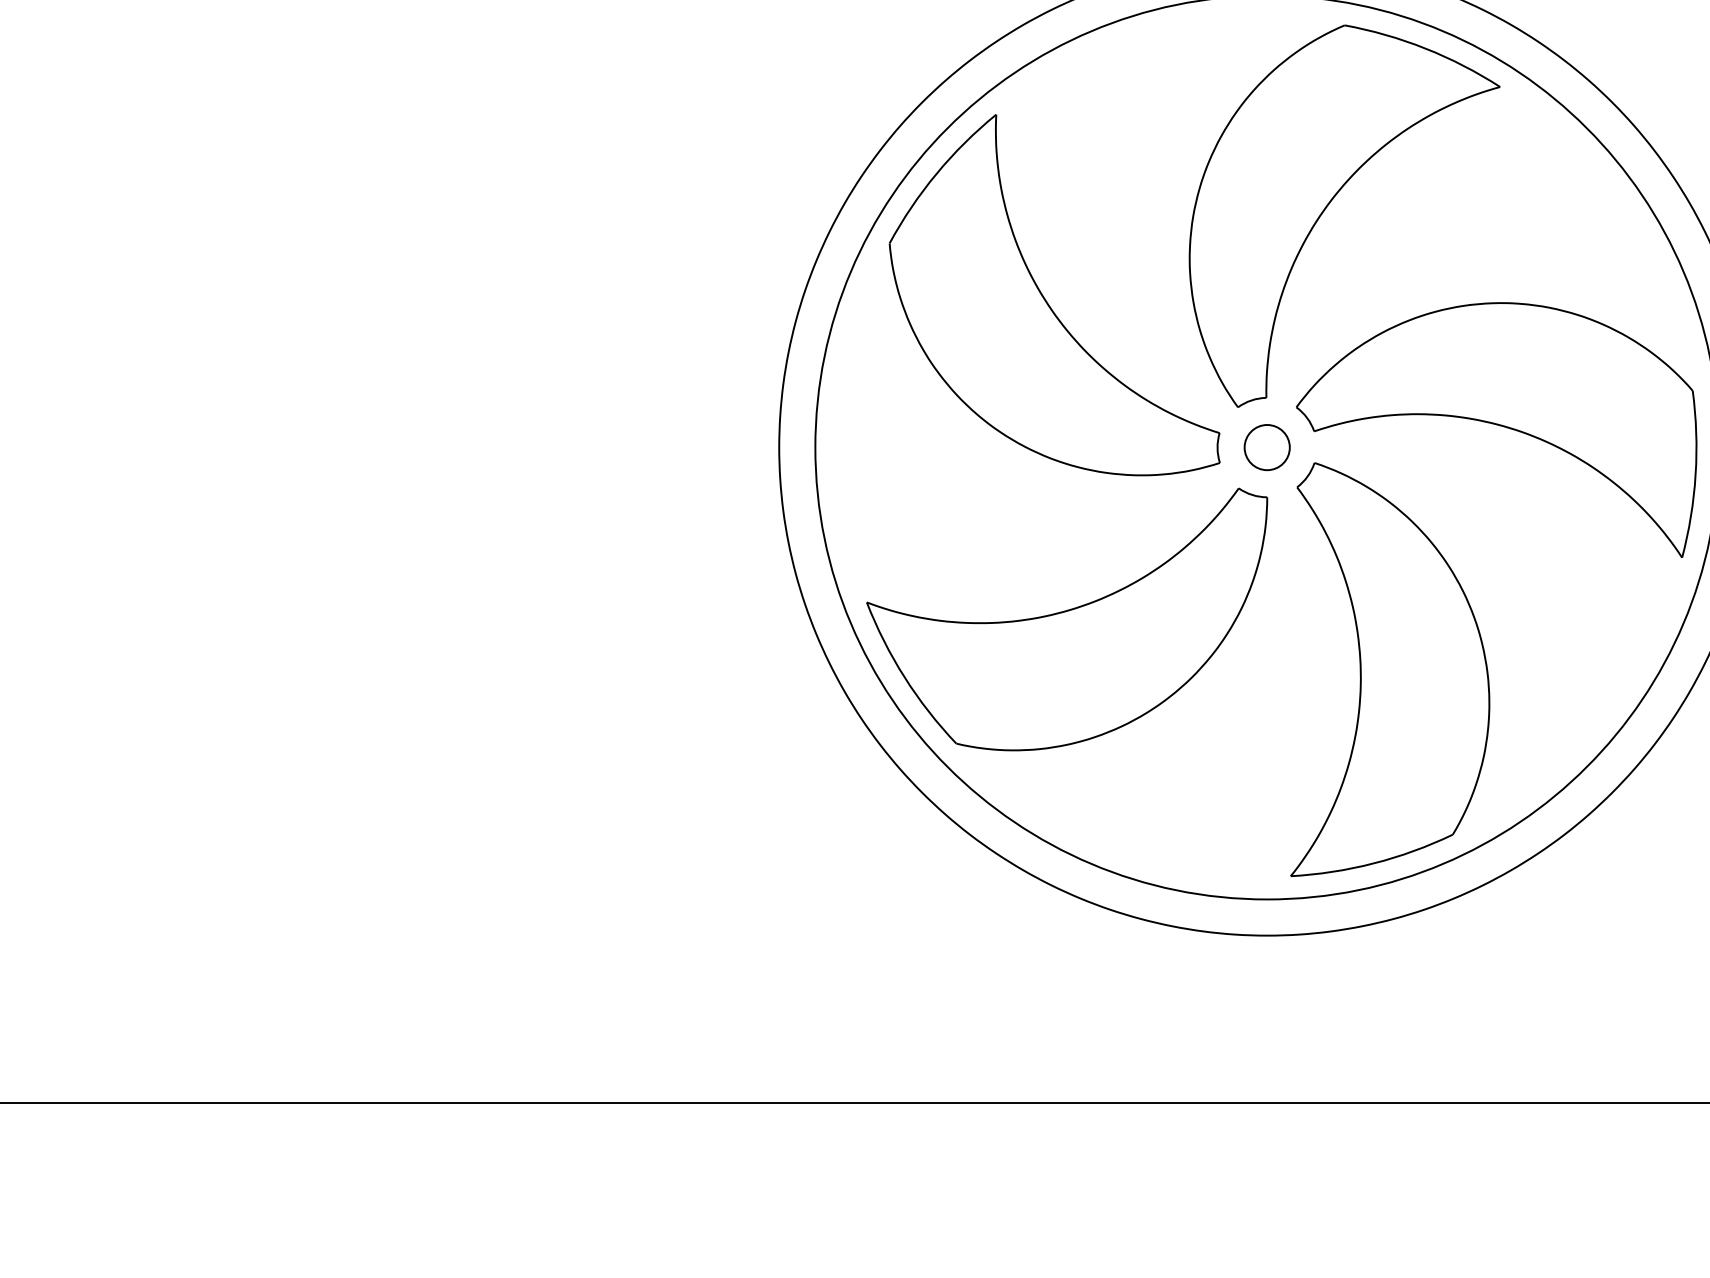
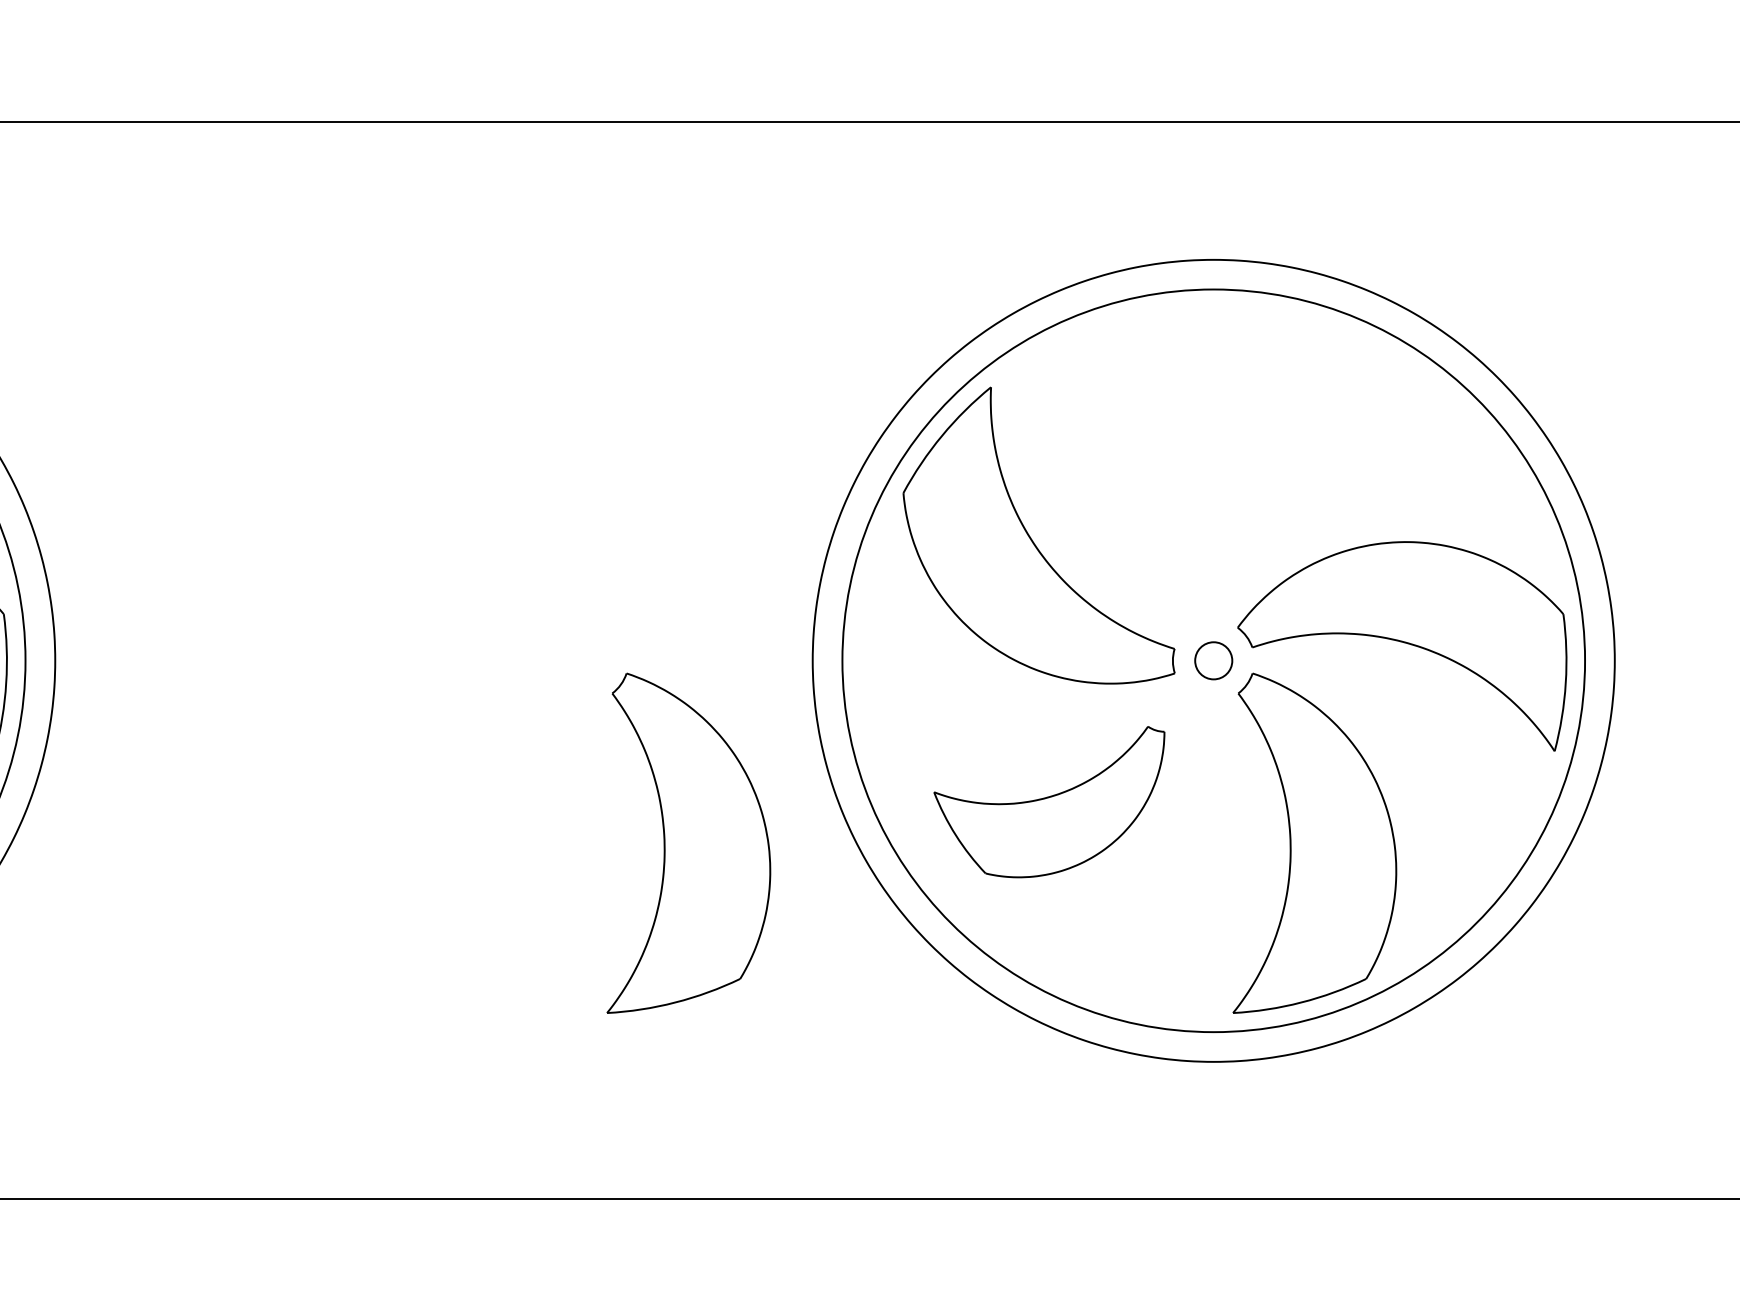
part: (1331, 202) -> (1266, 459), removed
part: (1067, 618) -> (1049, 801), size x0.7
part: (628, 668) -> (688, 842), added

